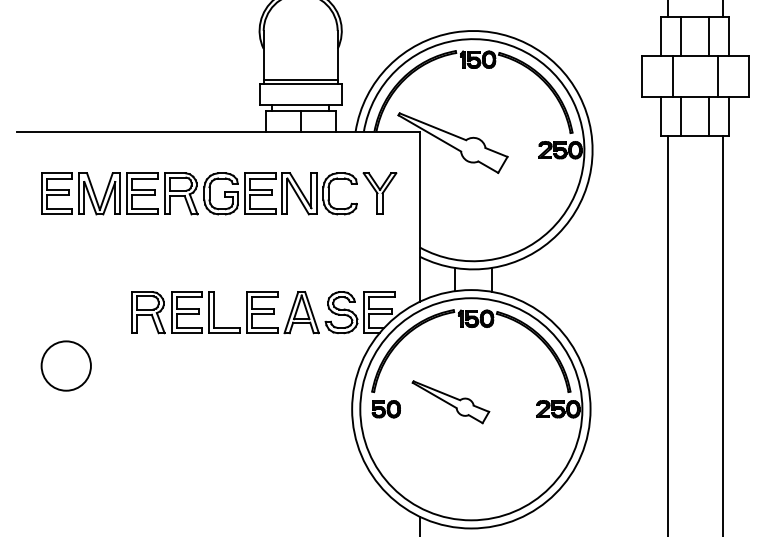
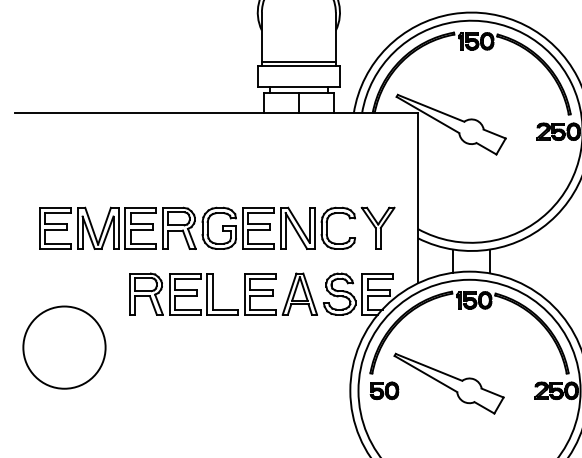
part: (219, 193) -> (217, 228), moved
circle: (66, 365) -> (64, 347), size x1.67
part: (450, 402) -> (448, 384), size x1.43

